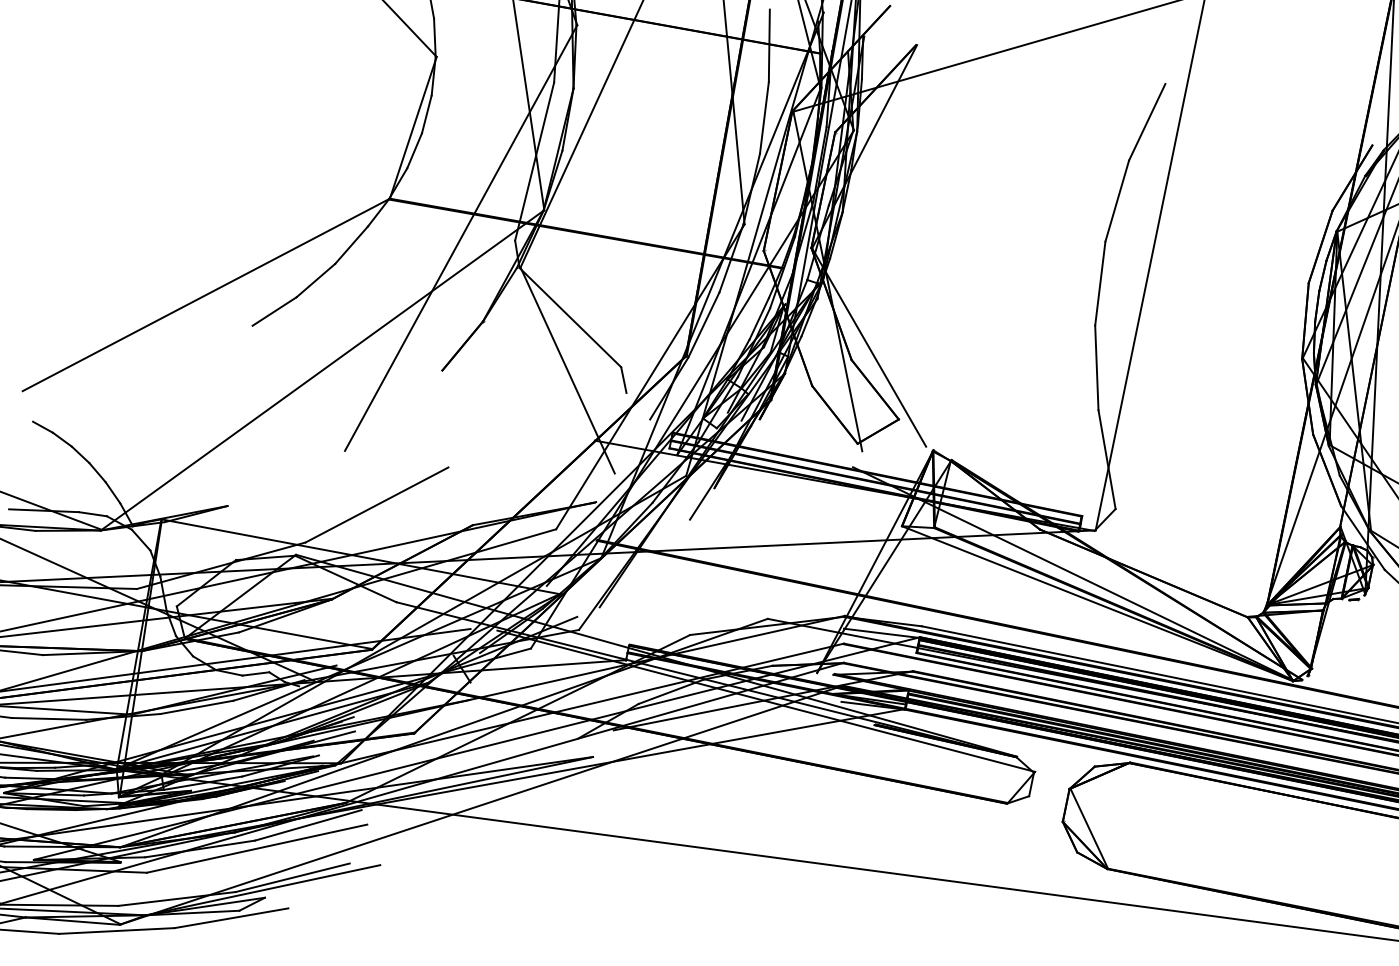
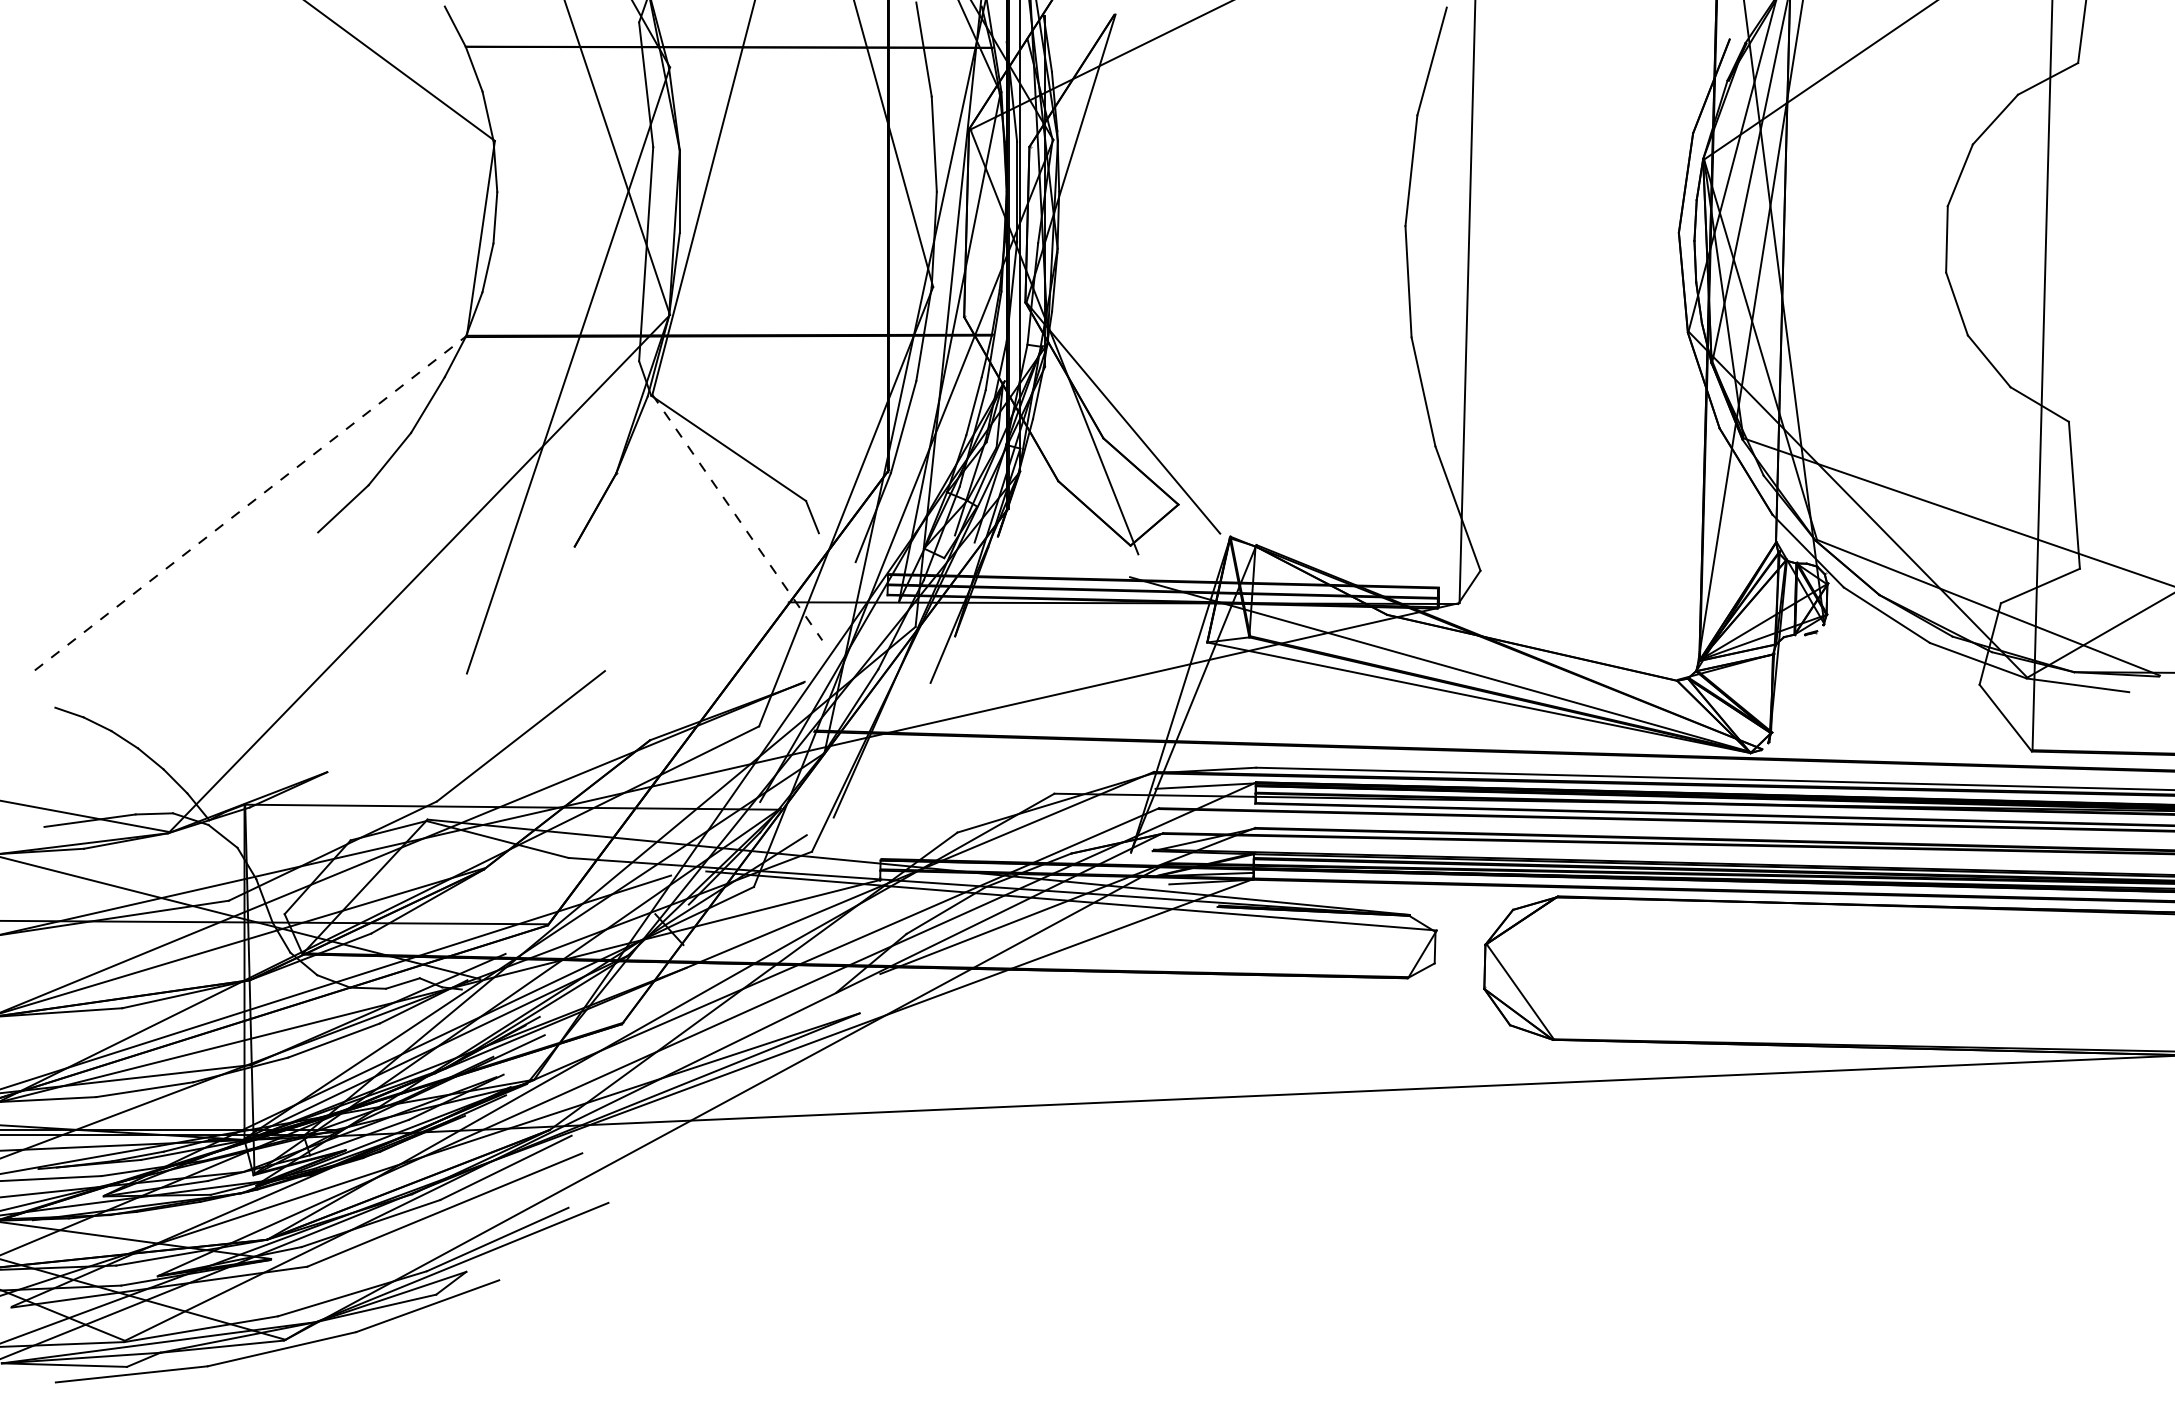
line: (206, 294) -> (251, 502), solid -> dashed
line: (567, 371) -> (737, 518), solid -> dashed

